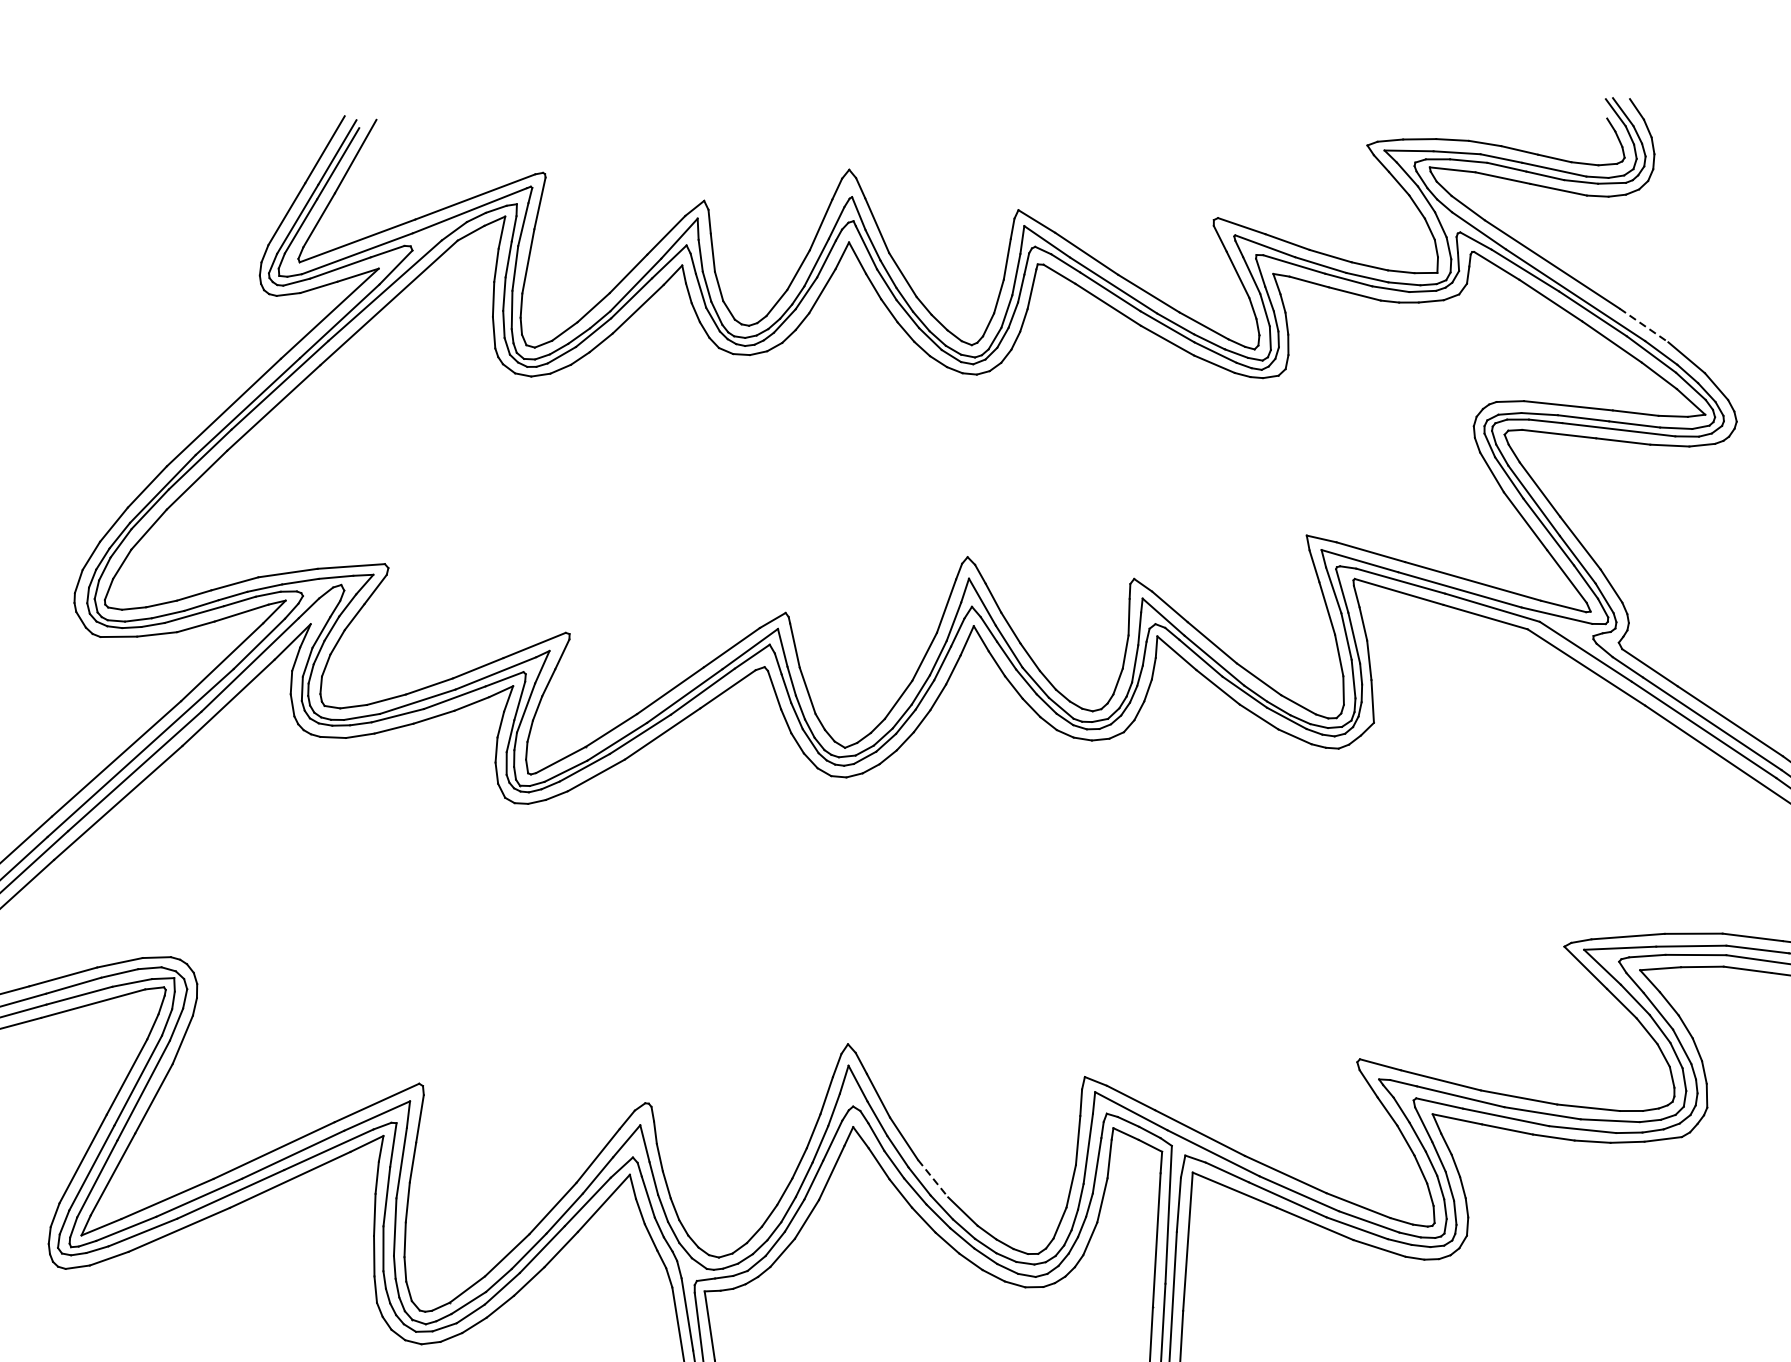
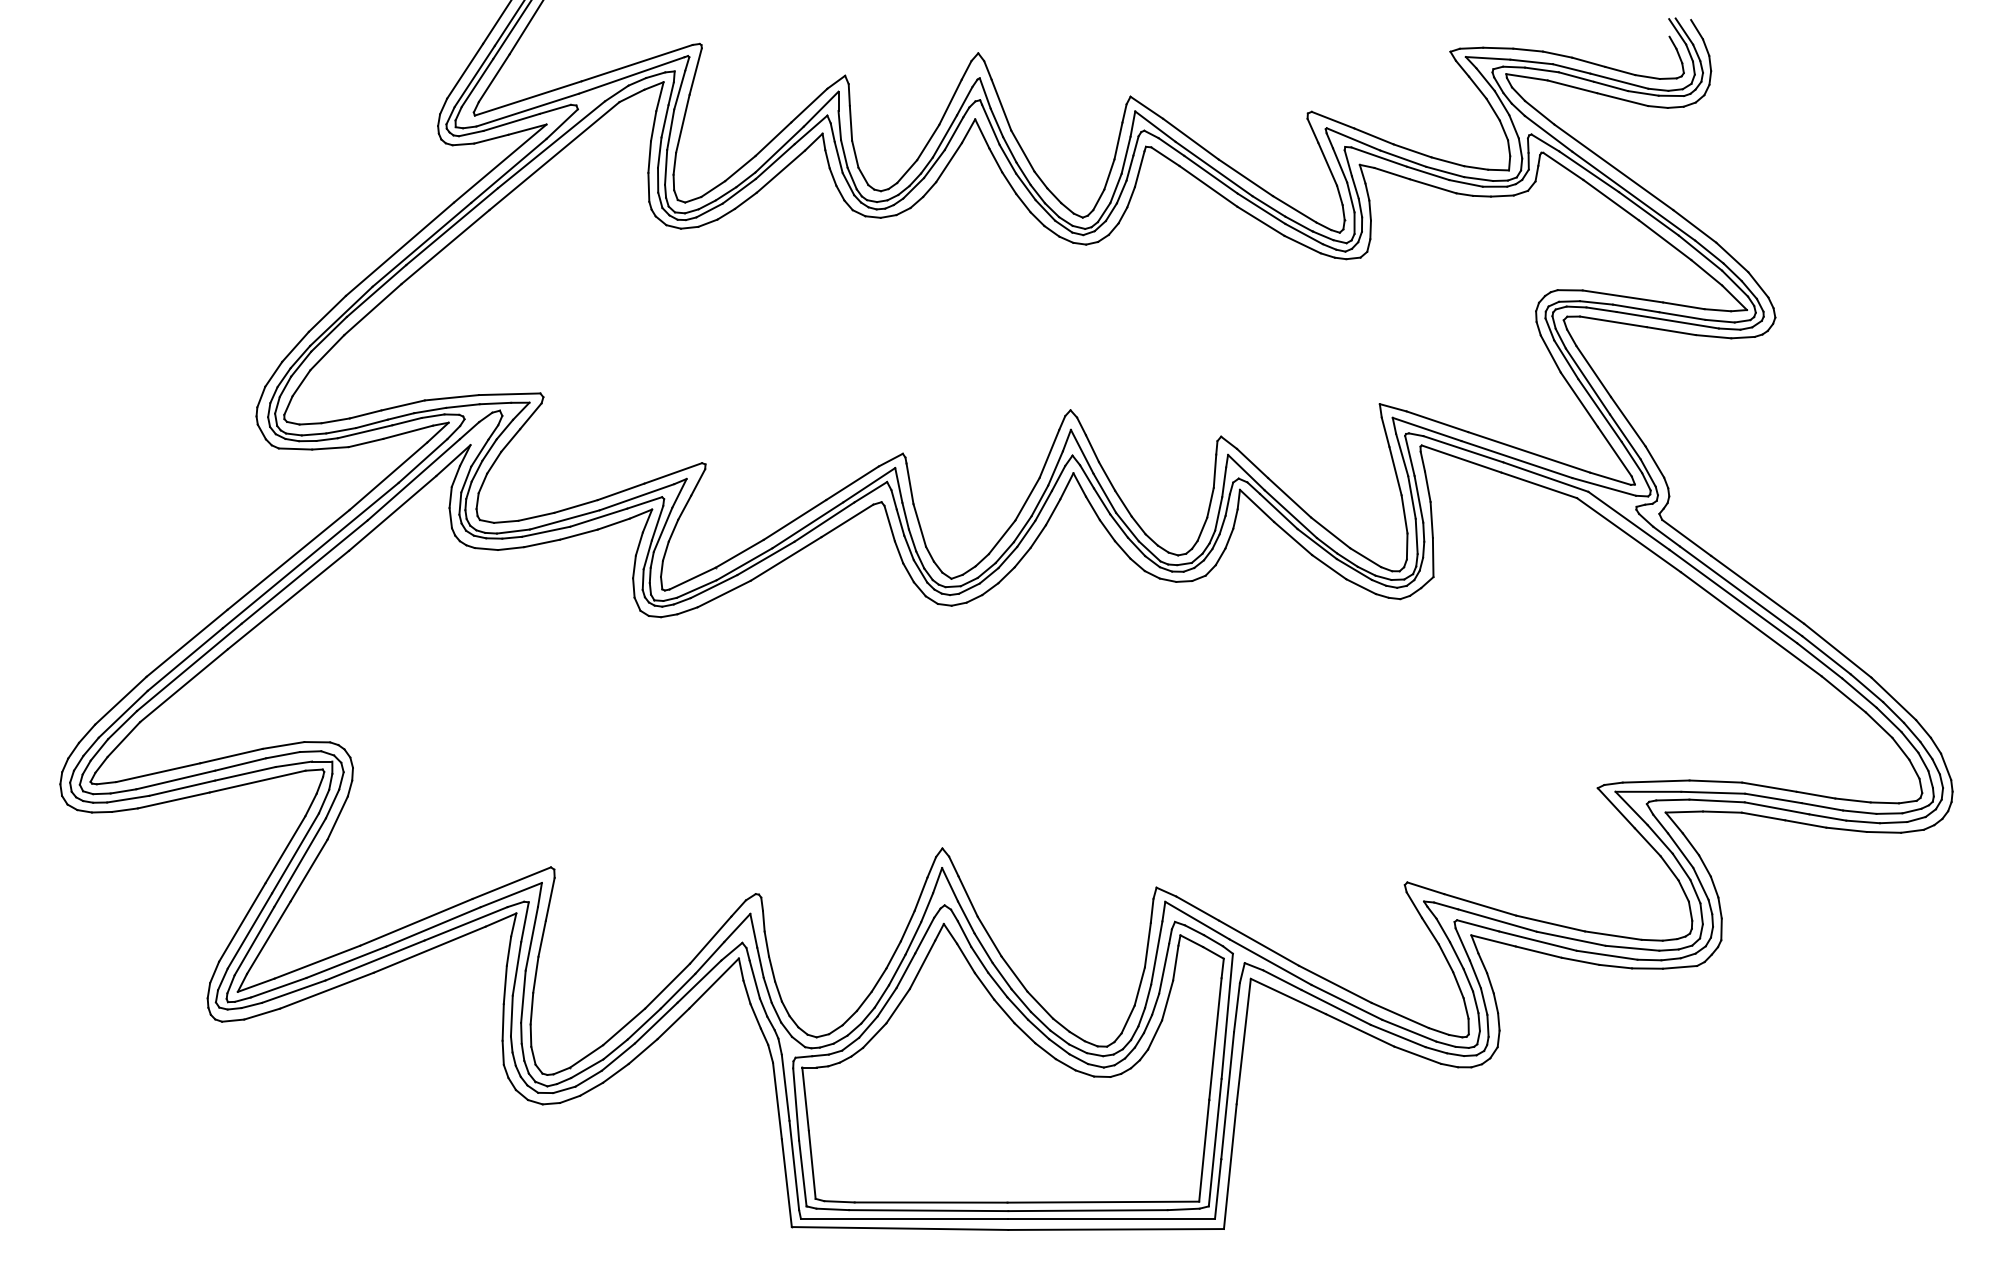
line: (1643, 325) -> (1694, 226), dashed -> solid
line: (933, 1179) -> (1014, 974), dashed -> solid

